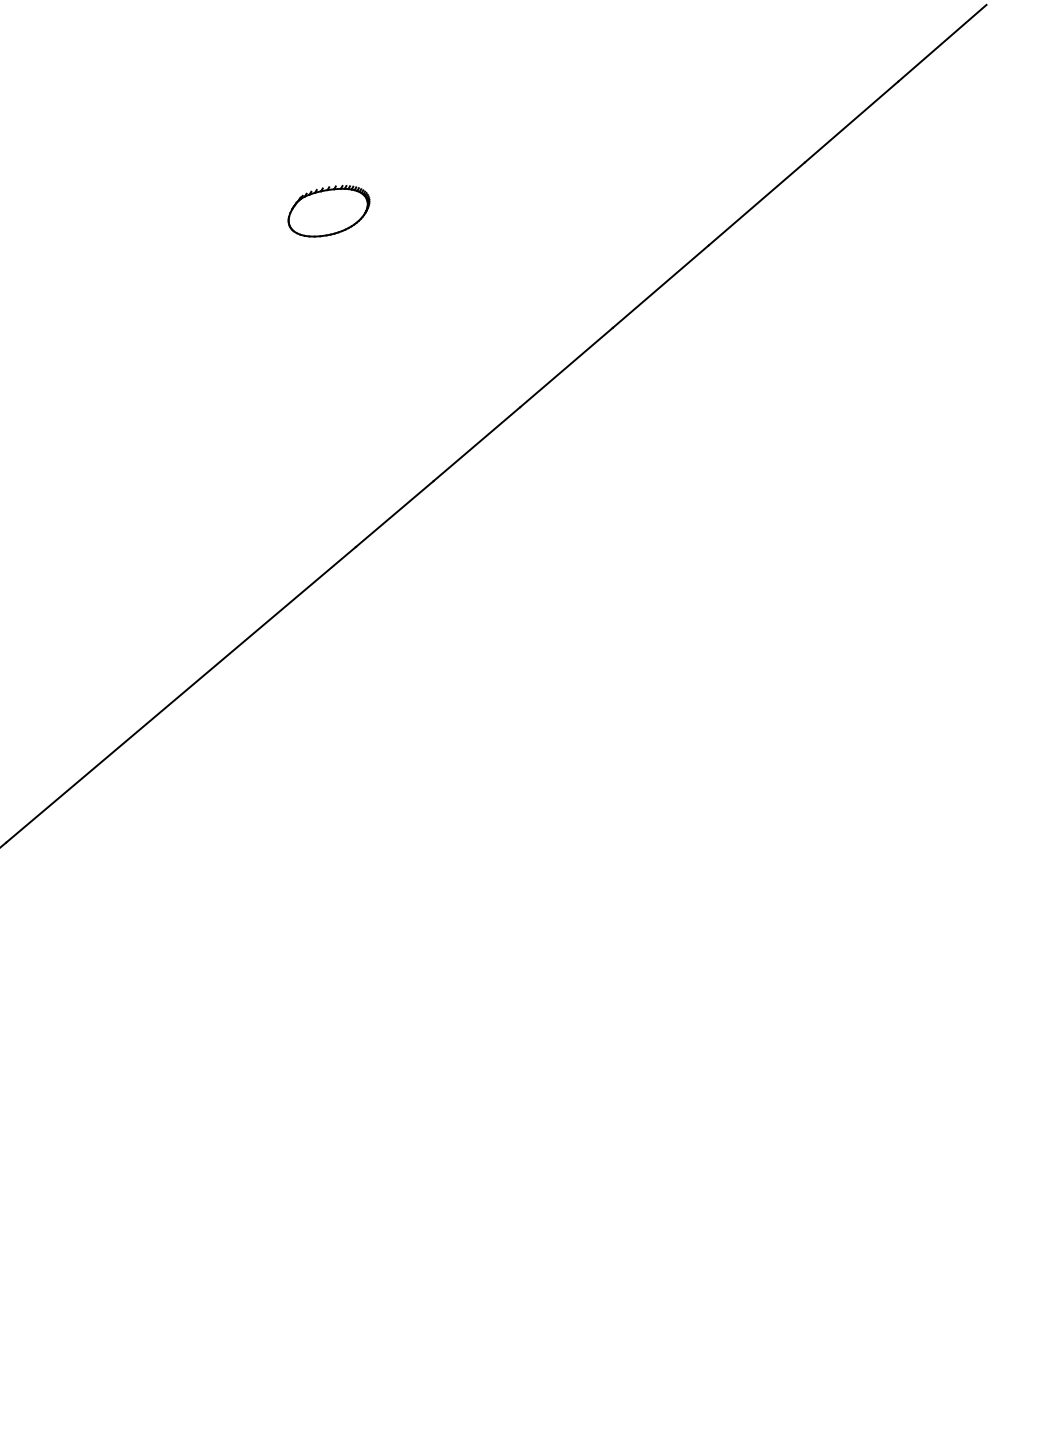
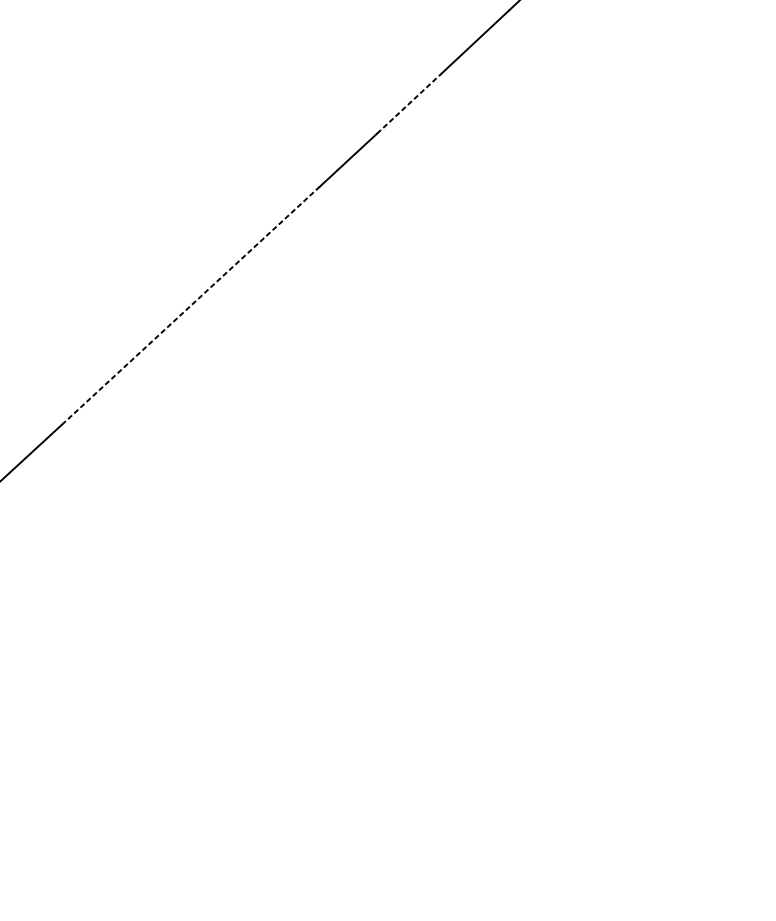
line: (476, 444) -> (408, 104), solid -> dashed
line: (181, 694) -> (191, 305), solid -> dashed

